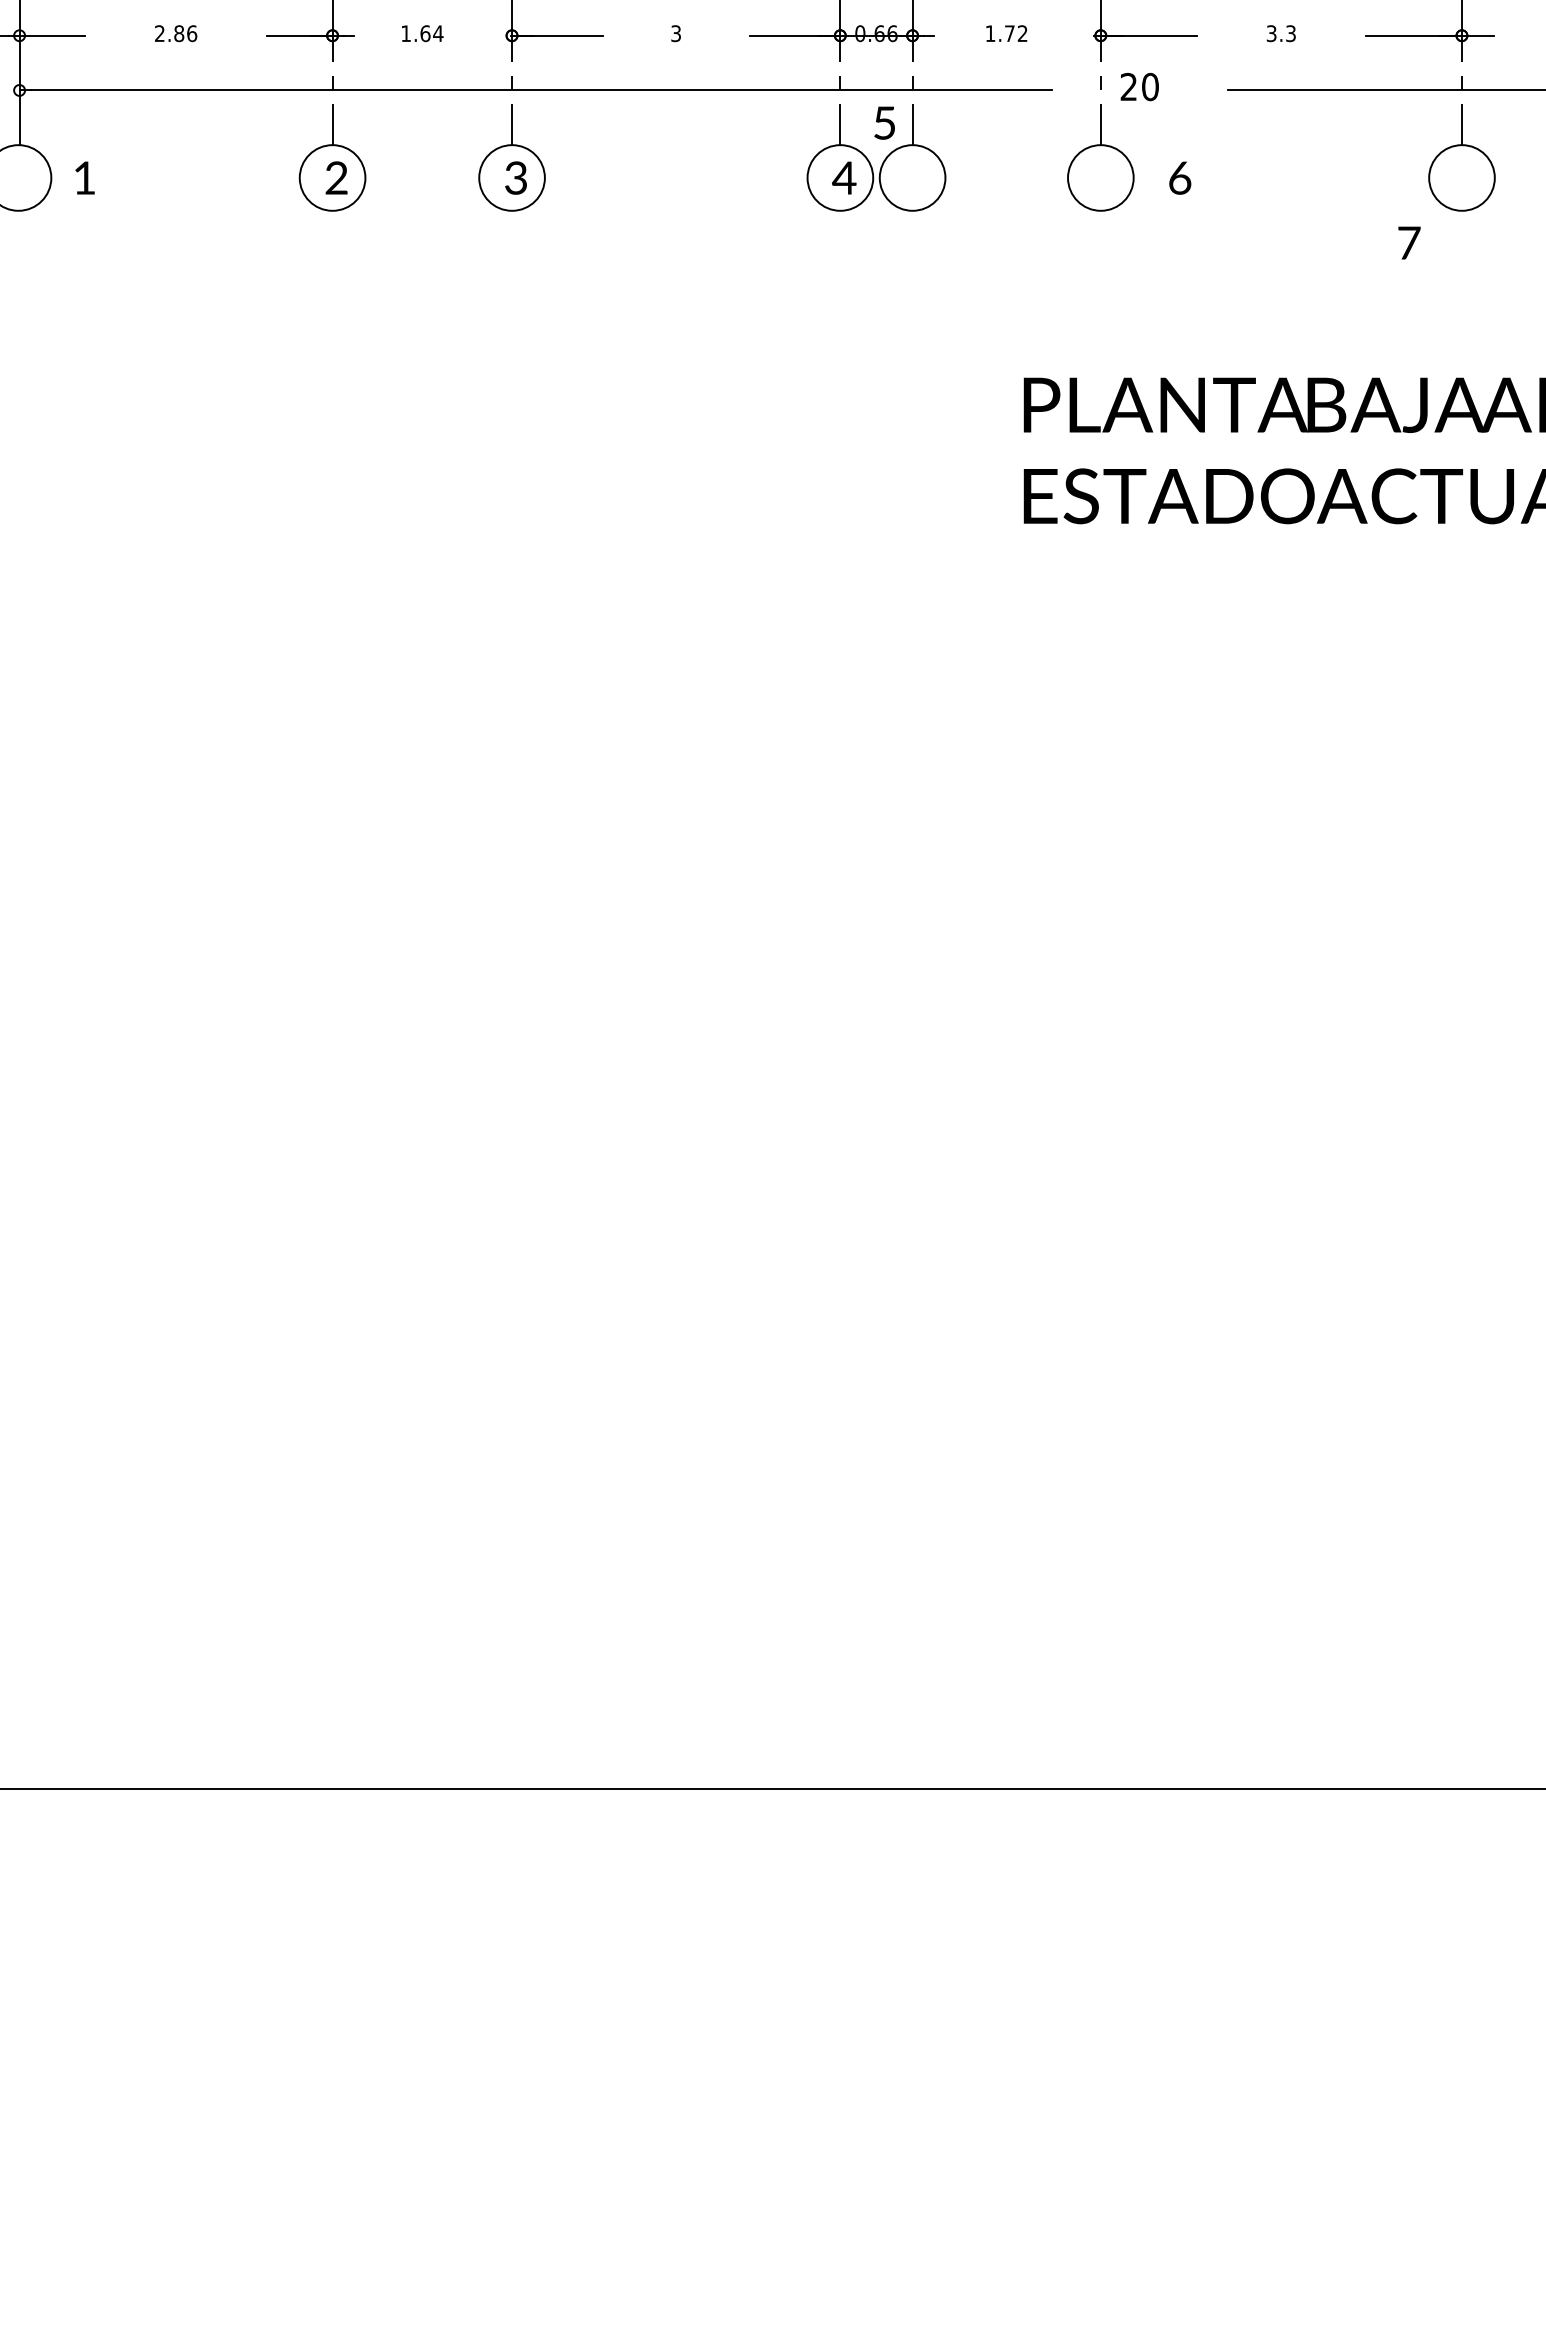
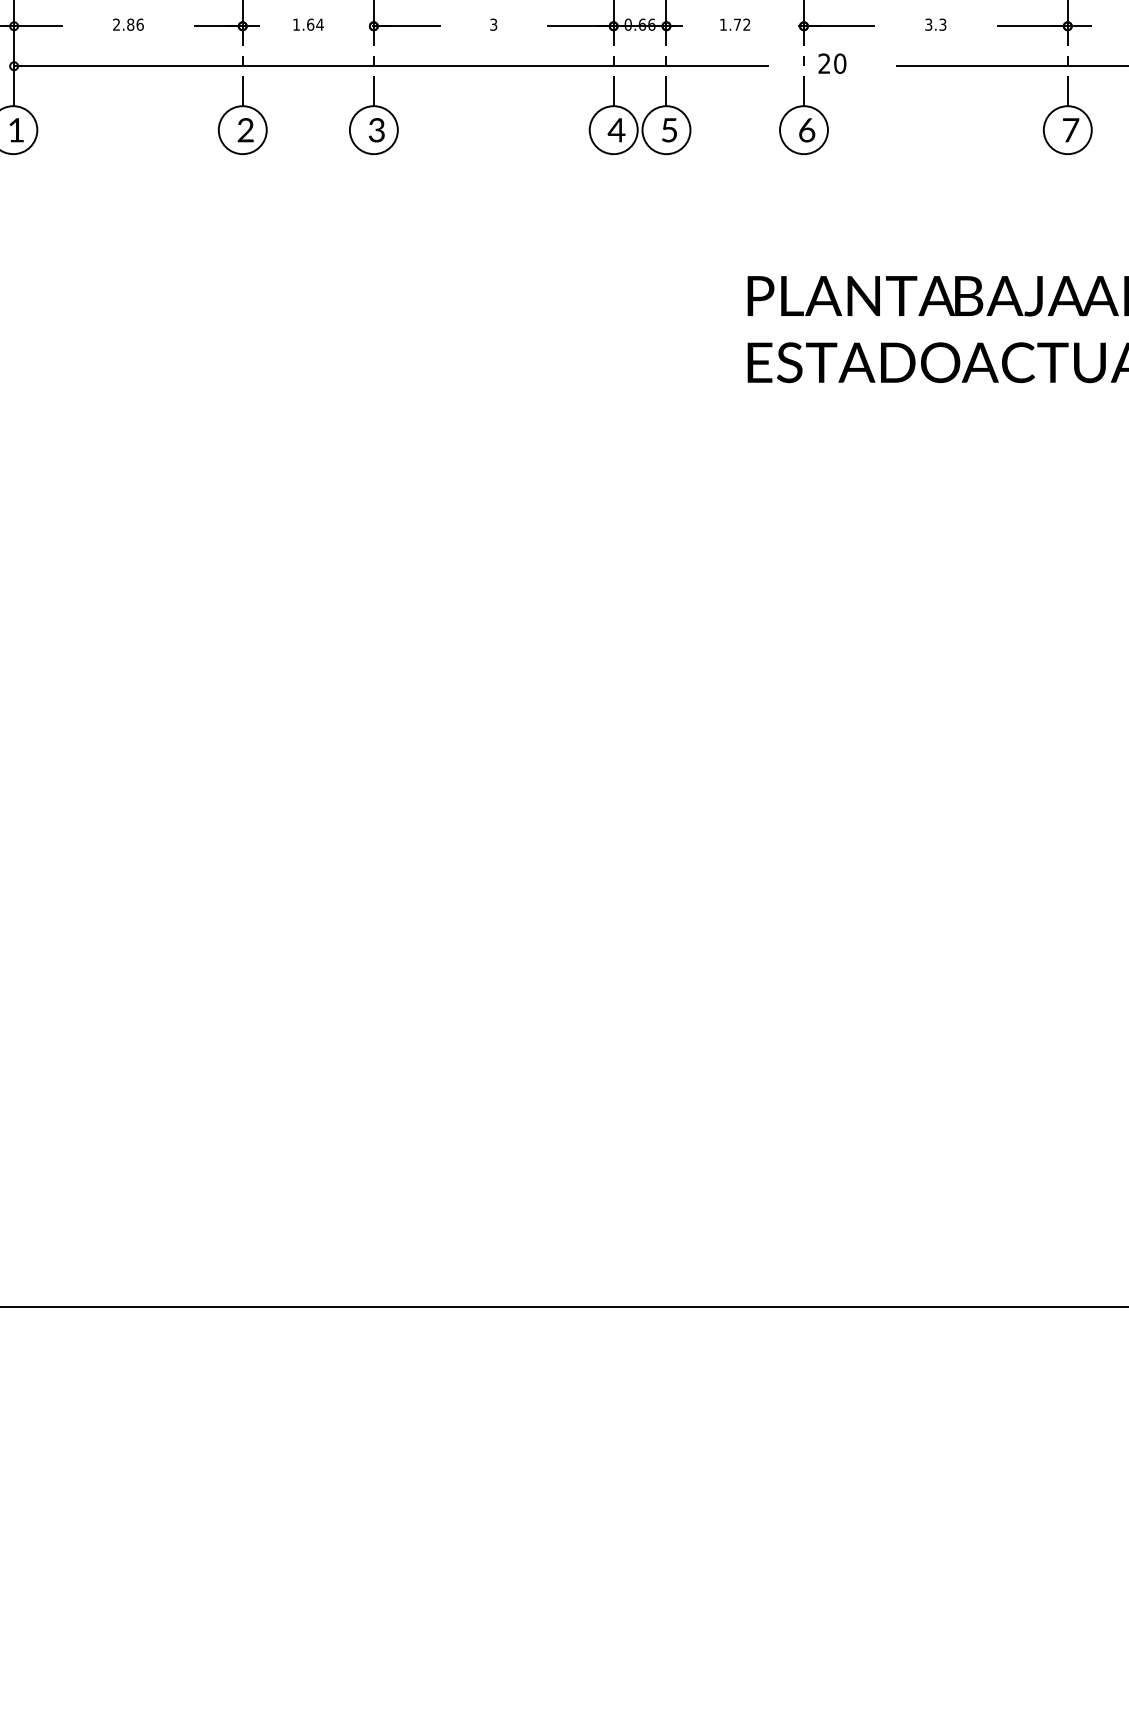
text: (884, 122) -> (669, 129), moved
text: (84, 177) -> (16, 129), moved
text: (1180, 177) -> (807, 129), moved
text: (1409, 242) -> (1071, 129), moved

